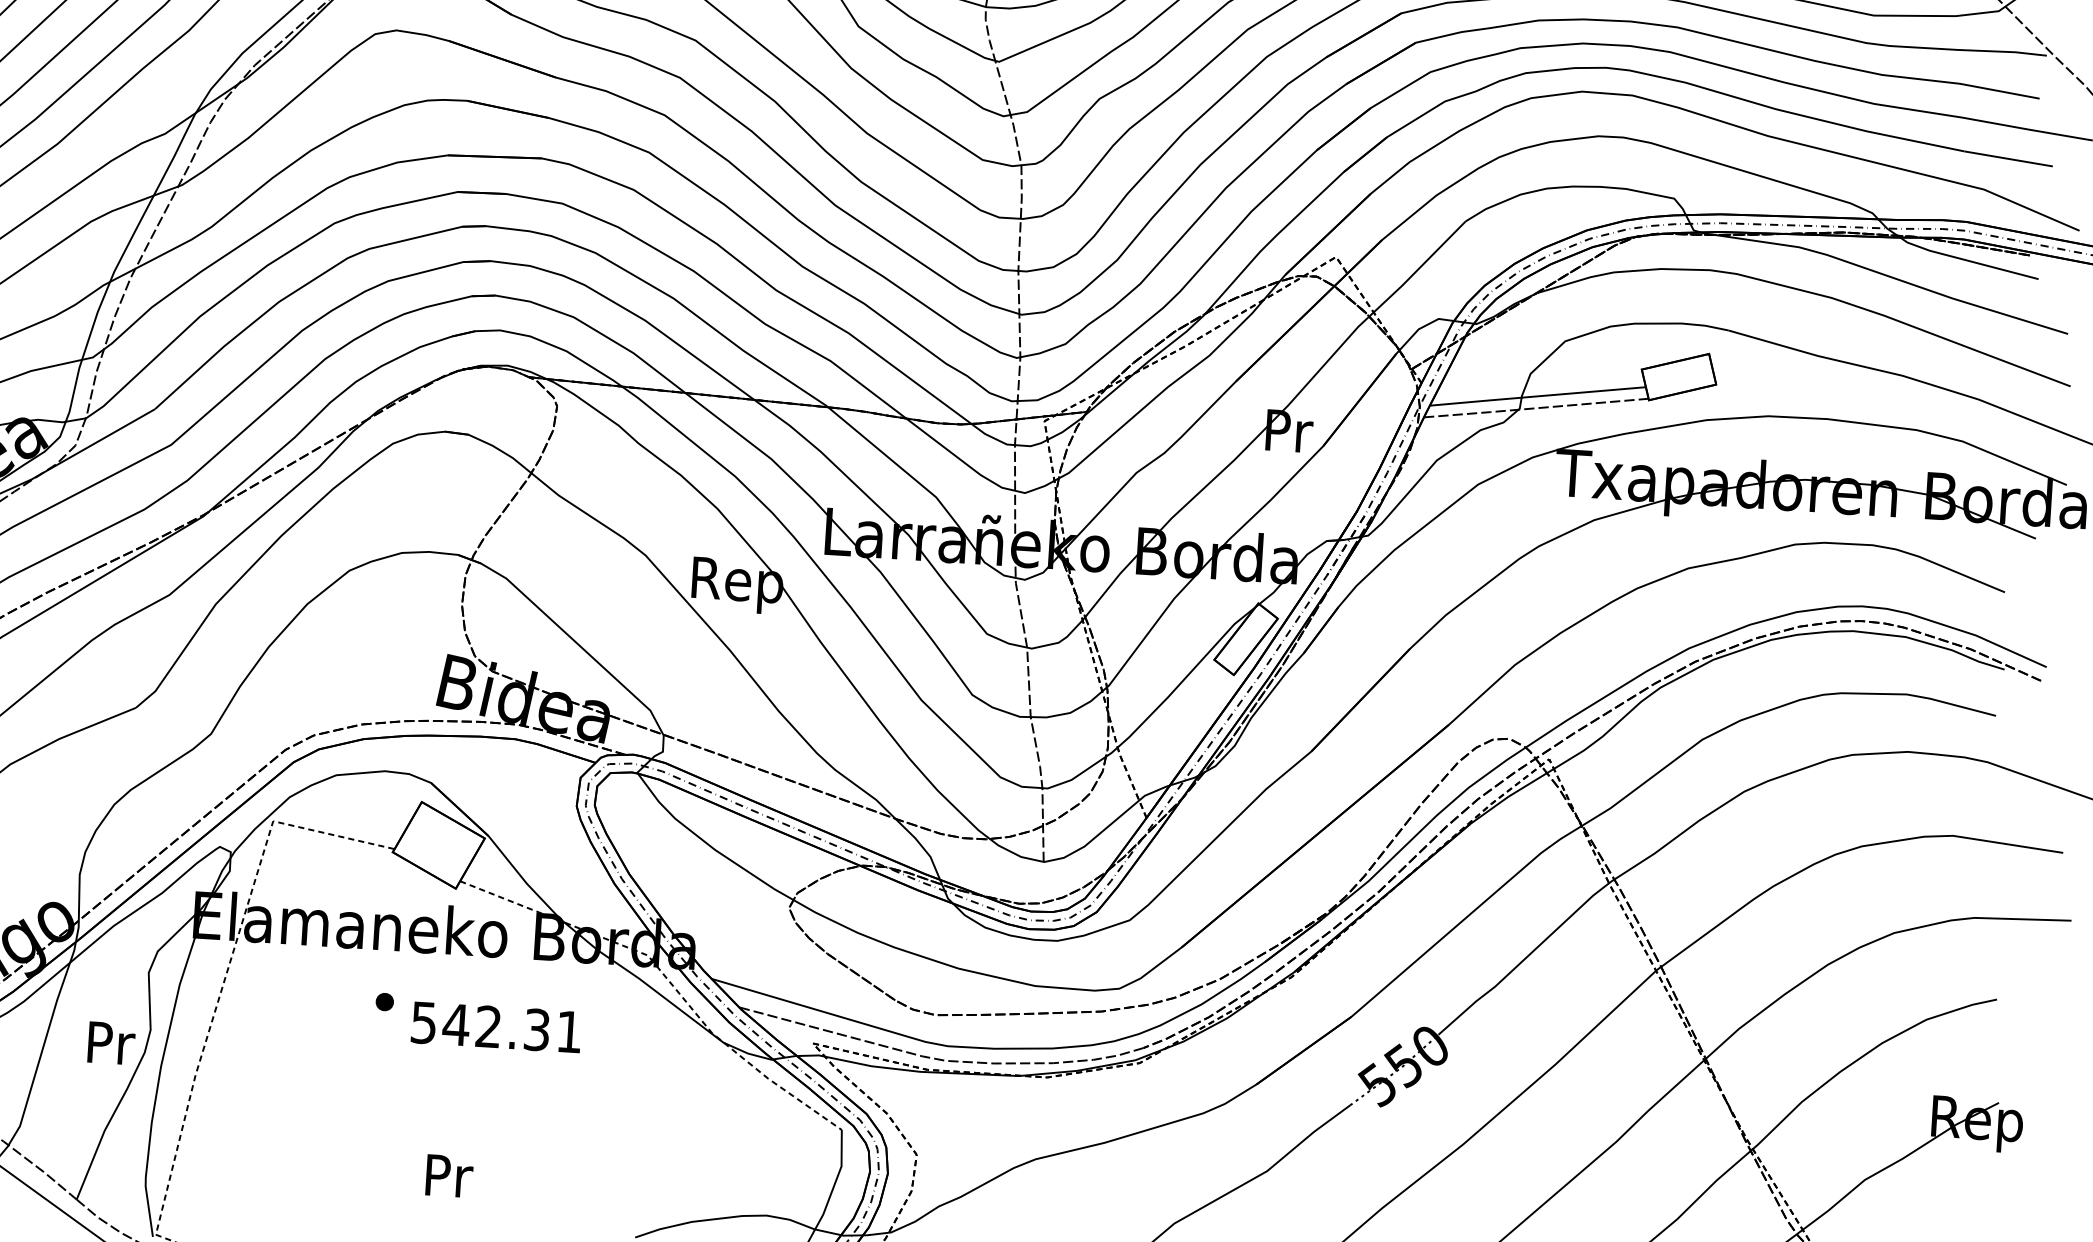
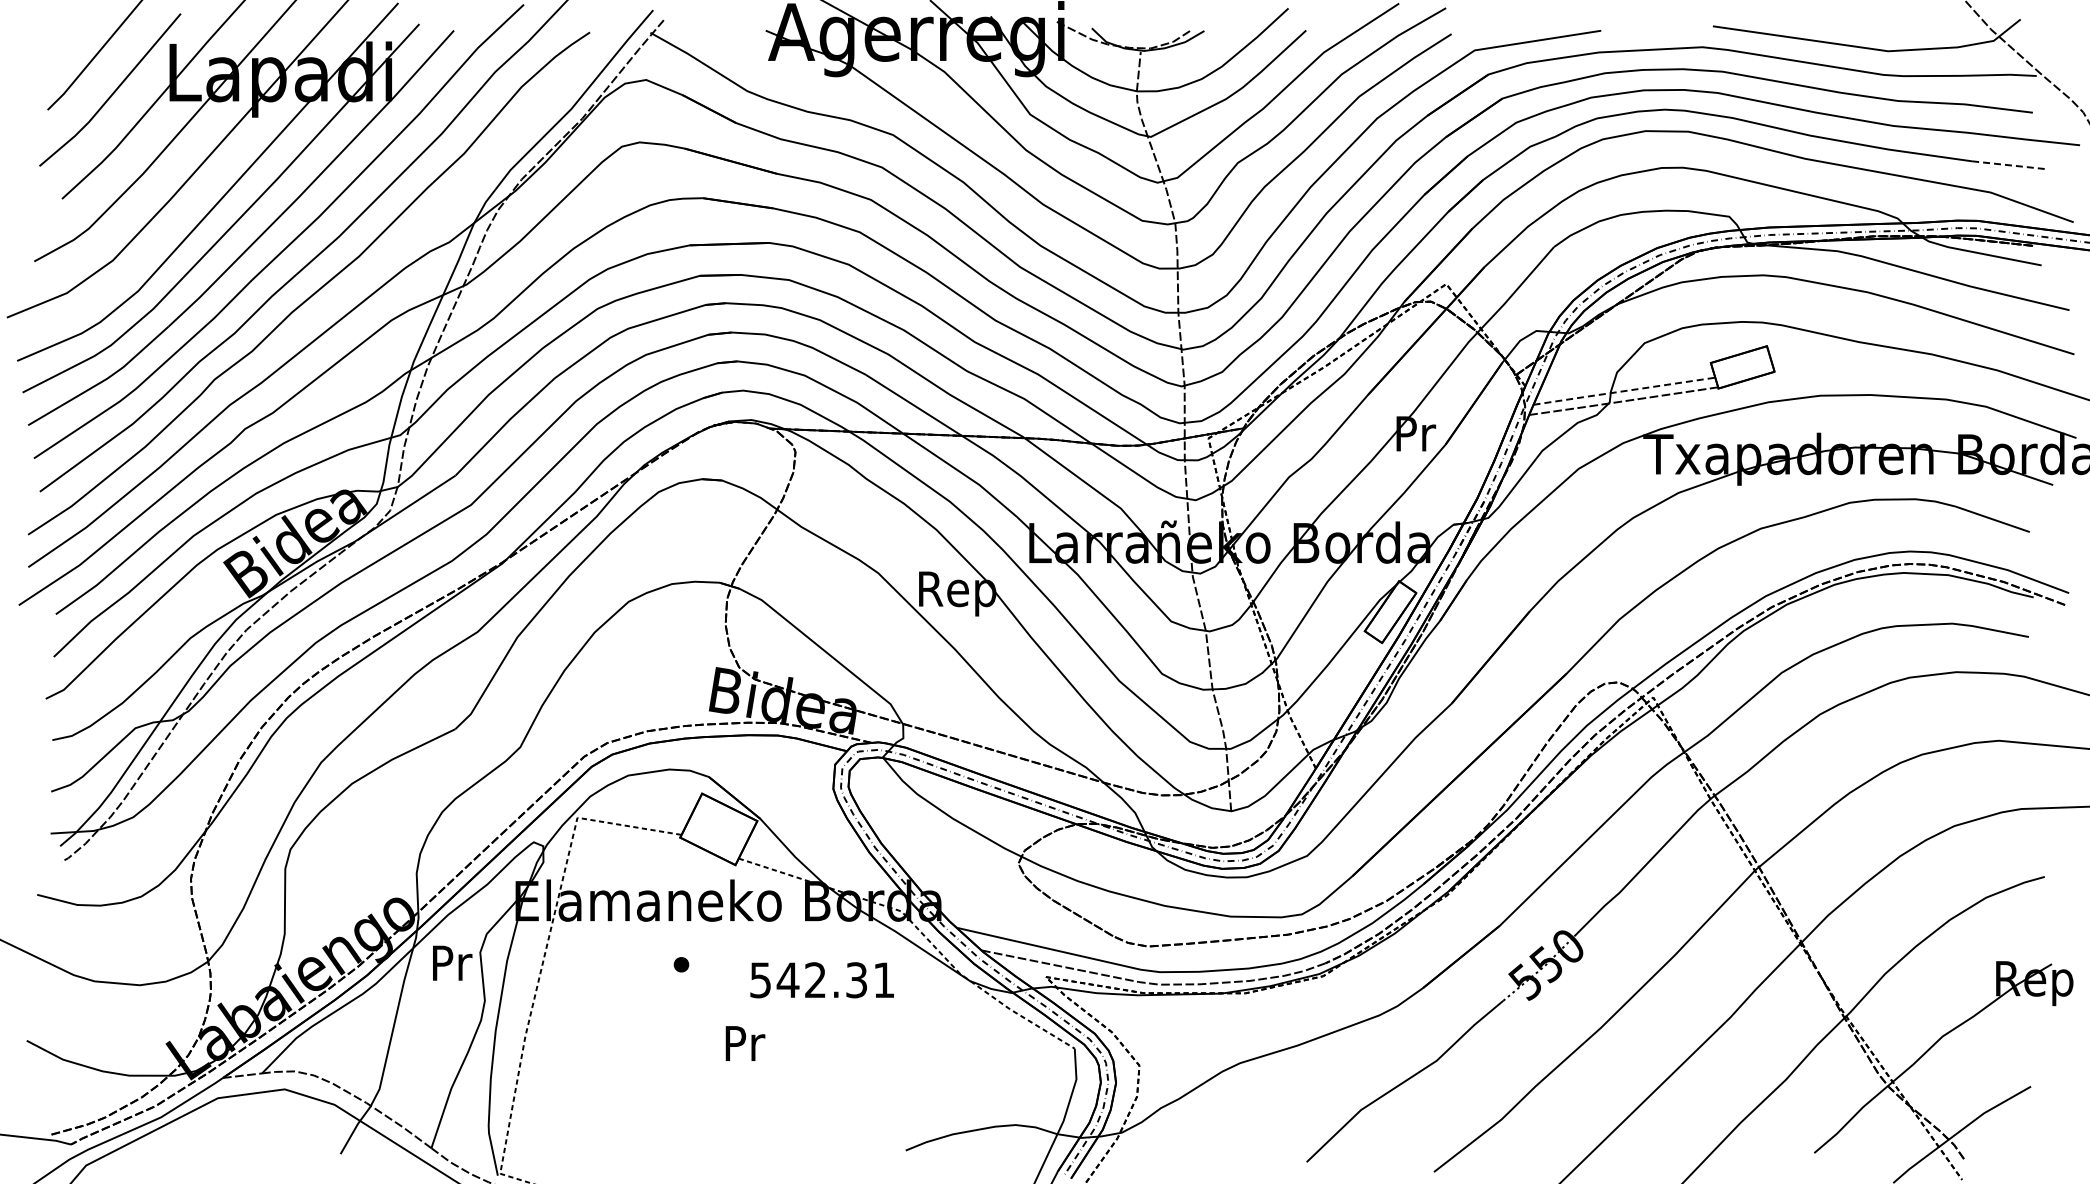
line: (2008, 159) -> (2009, 165), solid -> dashed
line: (1537, 396) -> (1624, 391), solid -> dashed
text: (495, 1027) -> (821, 980), moved
text: (111, 1042) -> (452, 962), moved
text: (449, 1176) -> (745, 1043), moved

